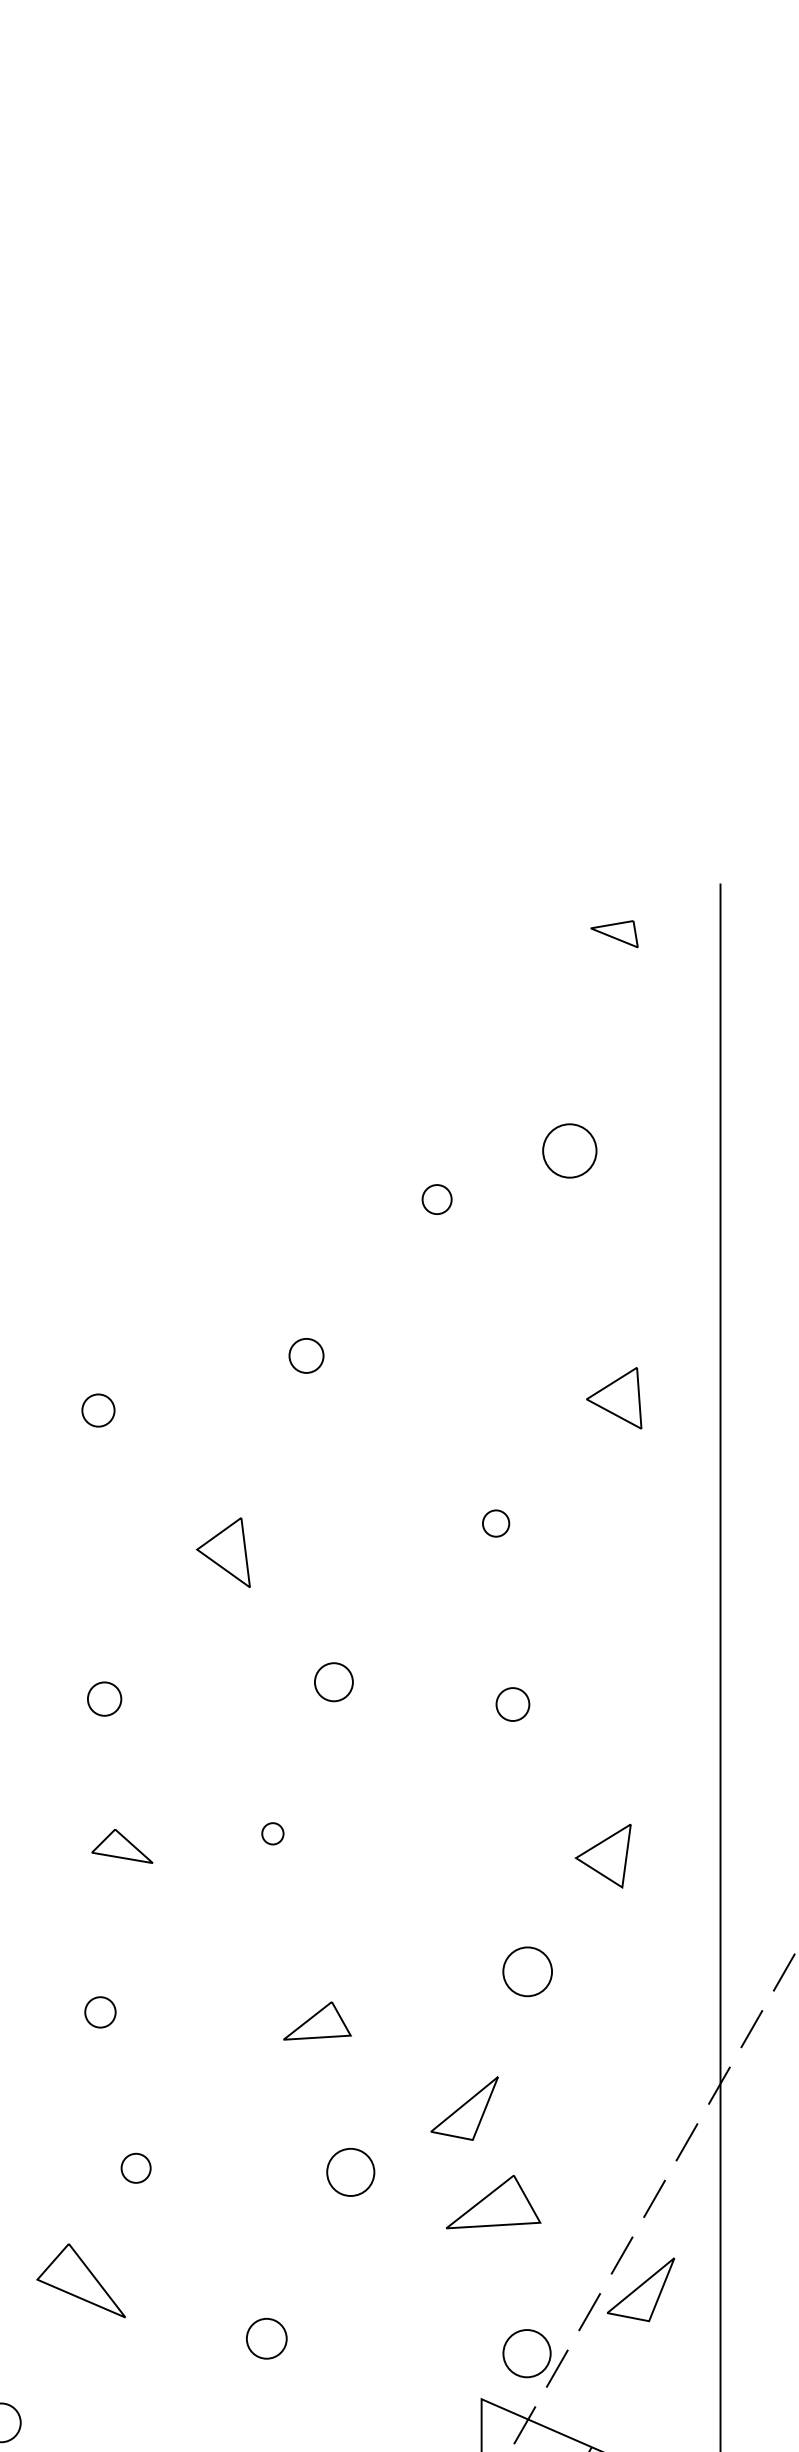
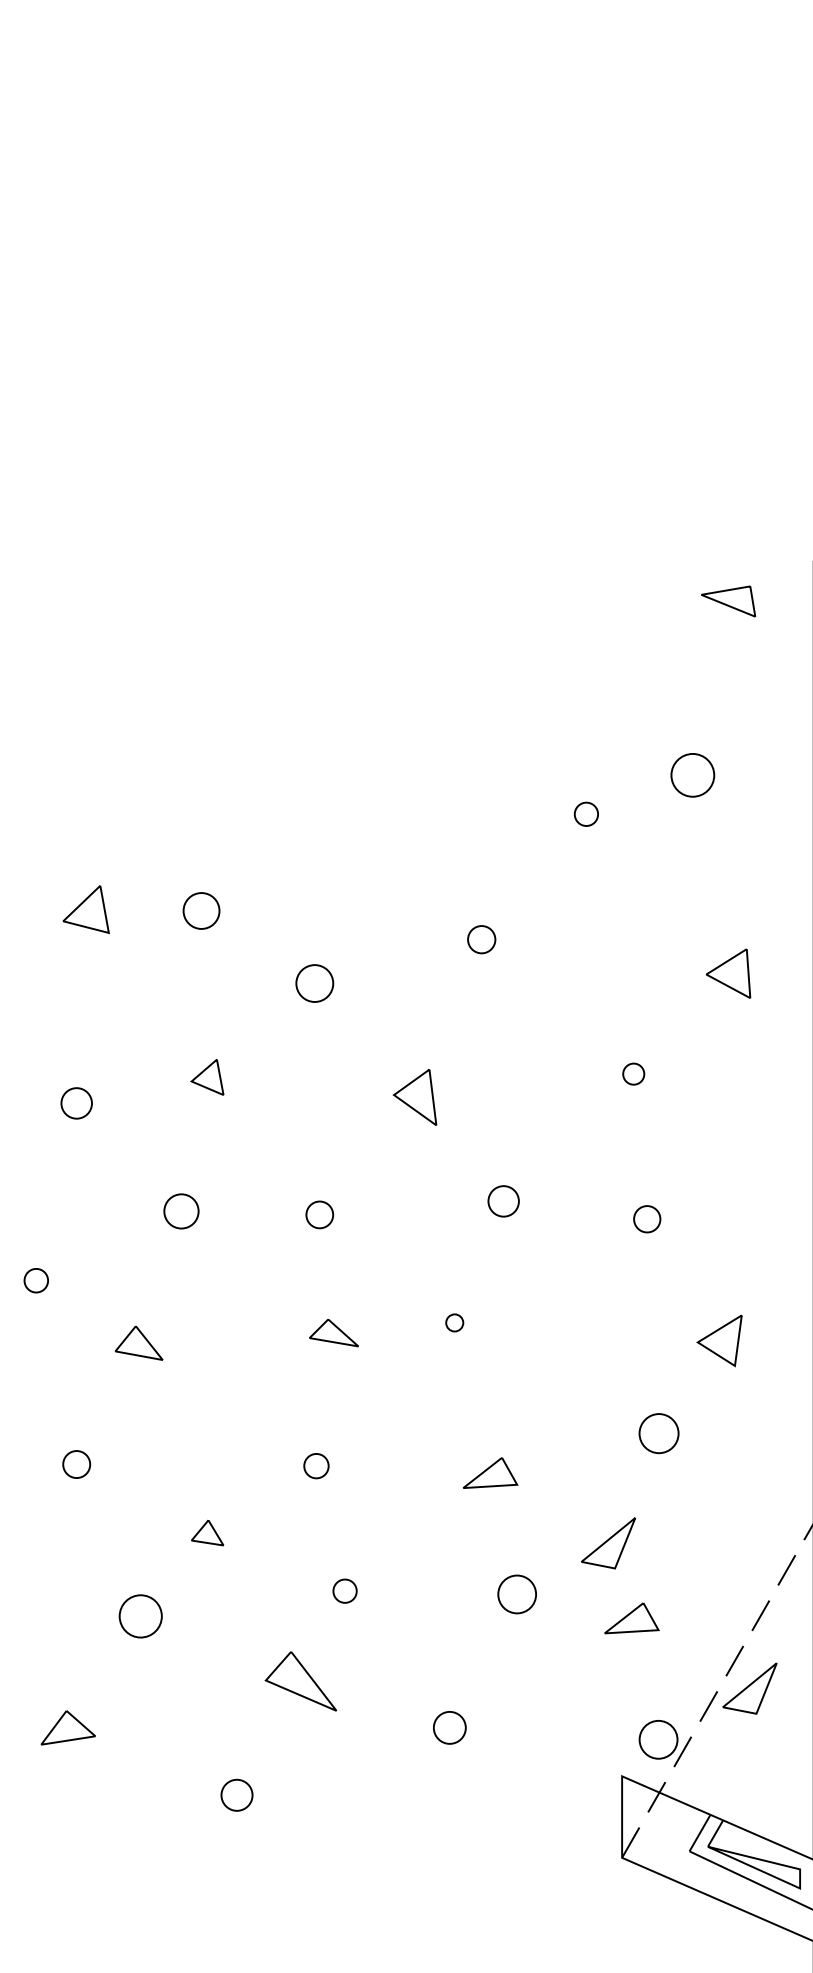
part: (614, 934) -> (728, 601), size x1.43
part: (98, 1410) -> (314, 983), size x1.43
part: (493, 2202) -> (631, 1618), size x0.71

